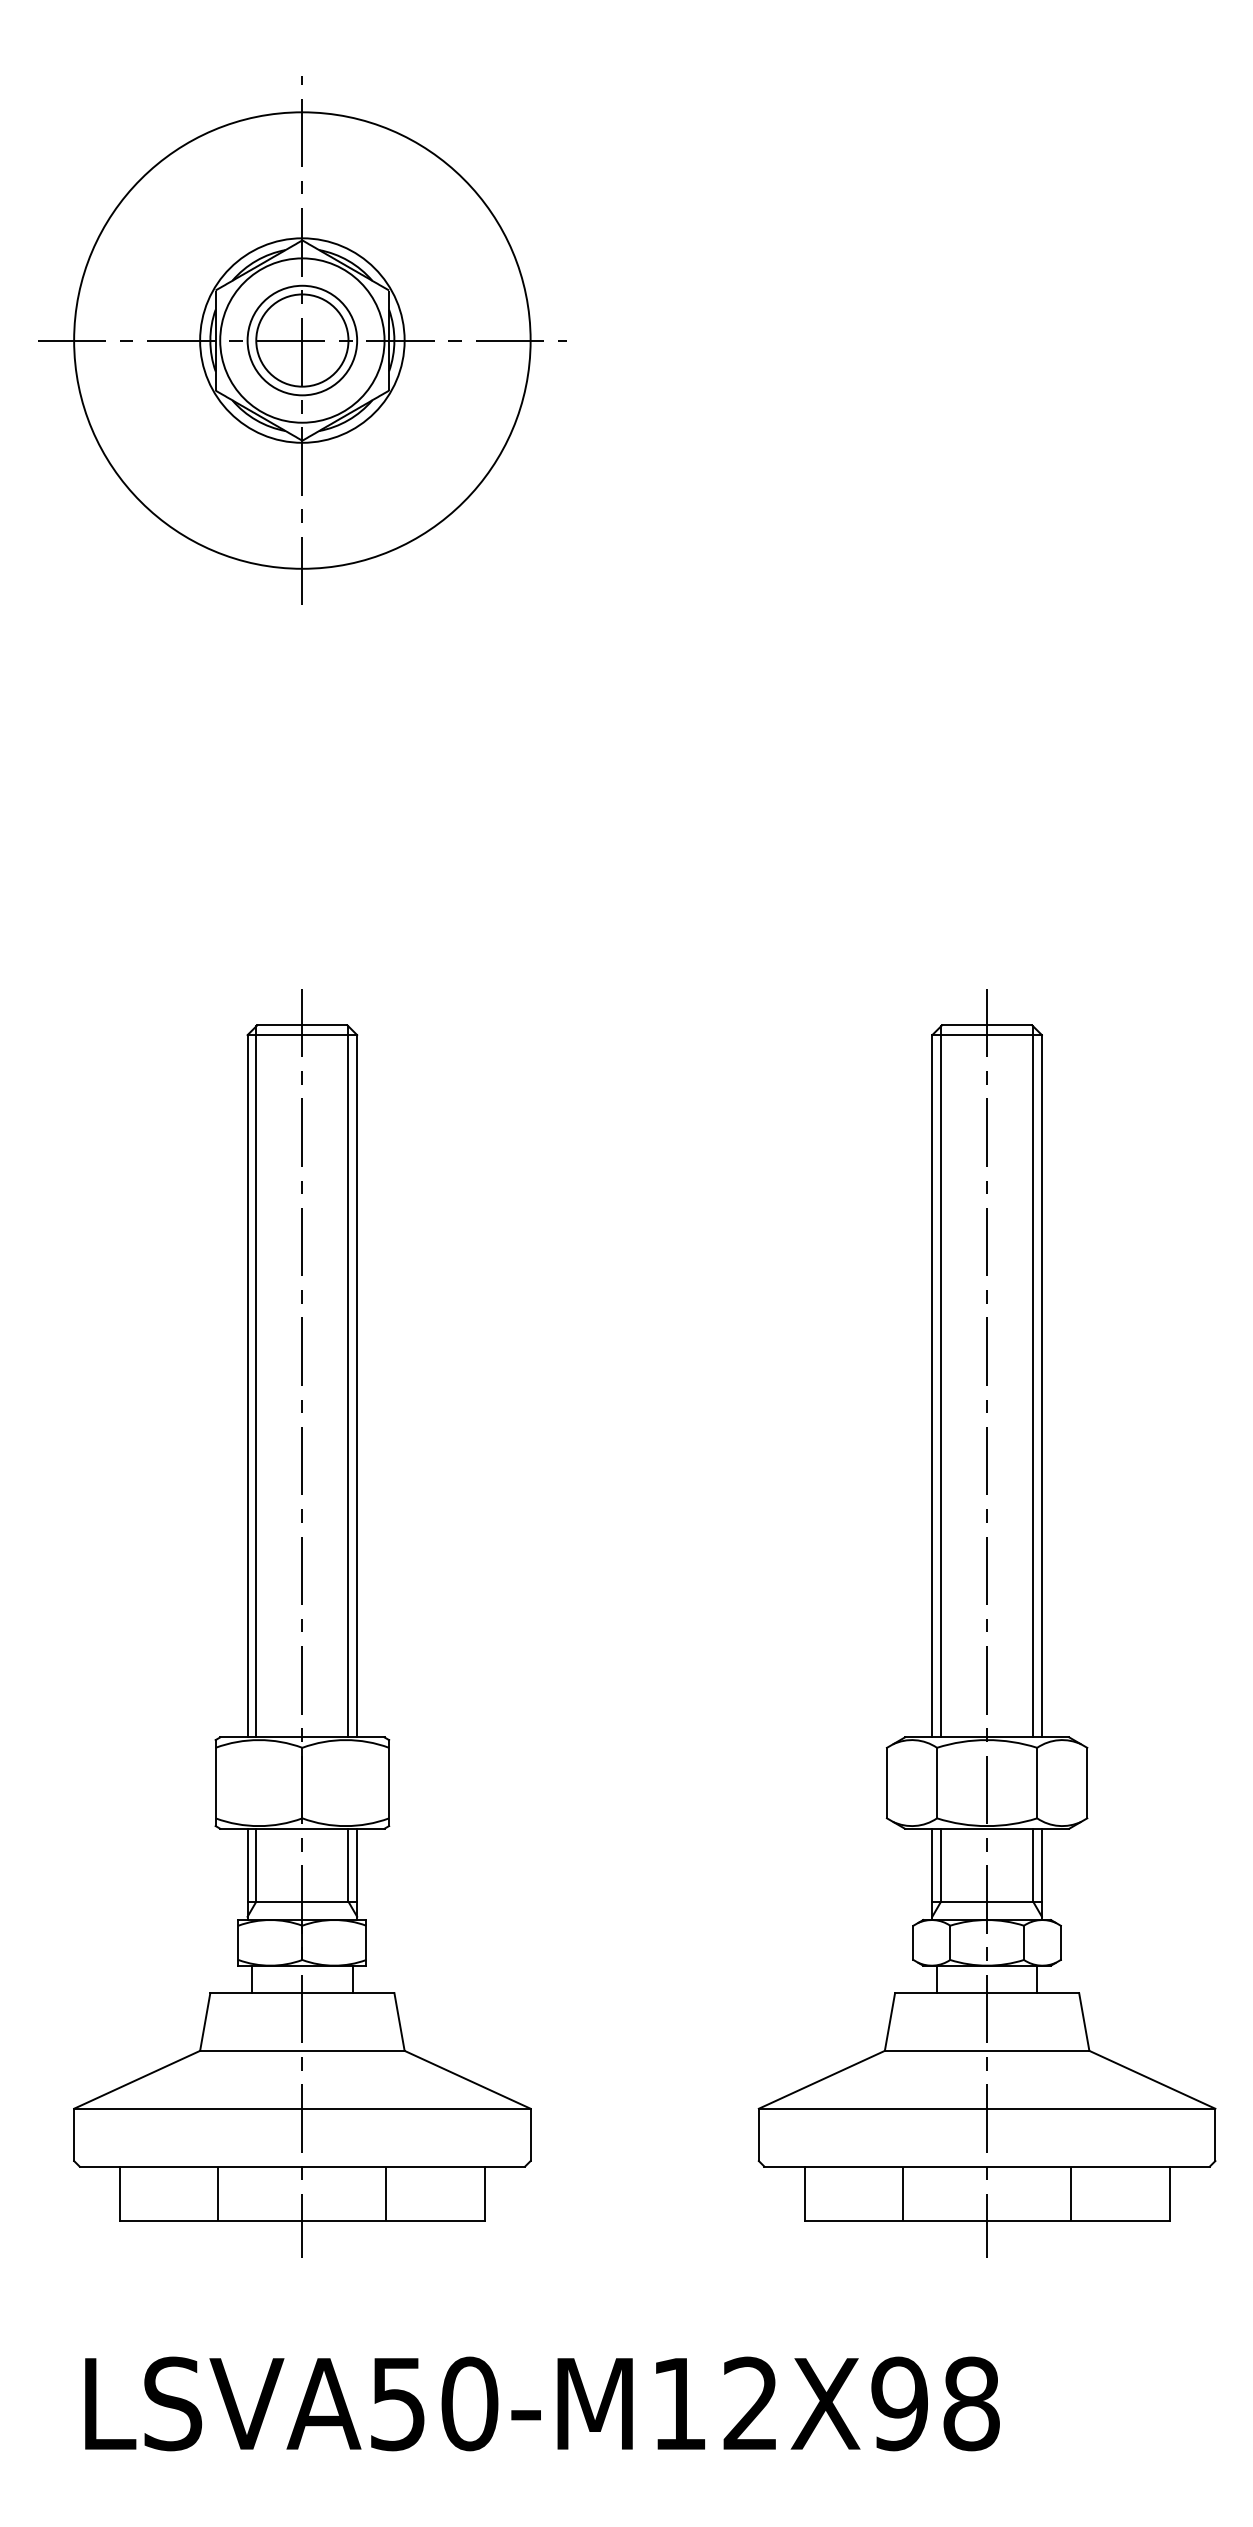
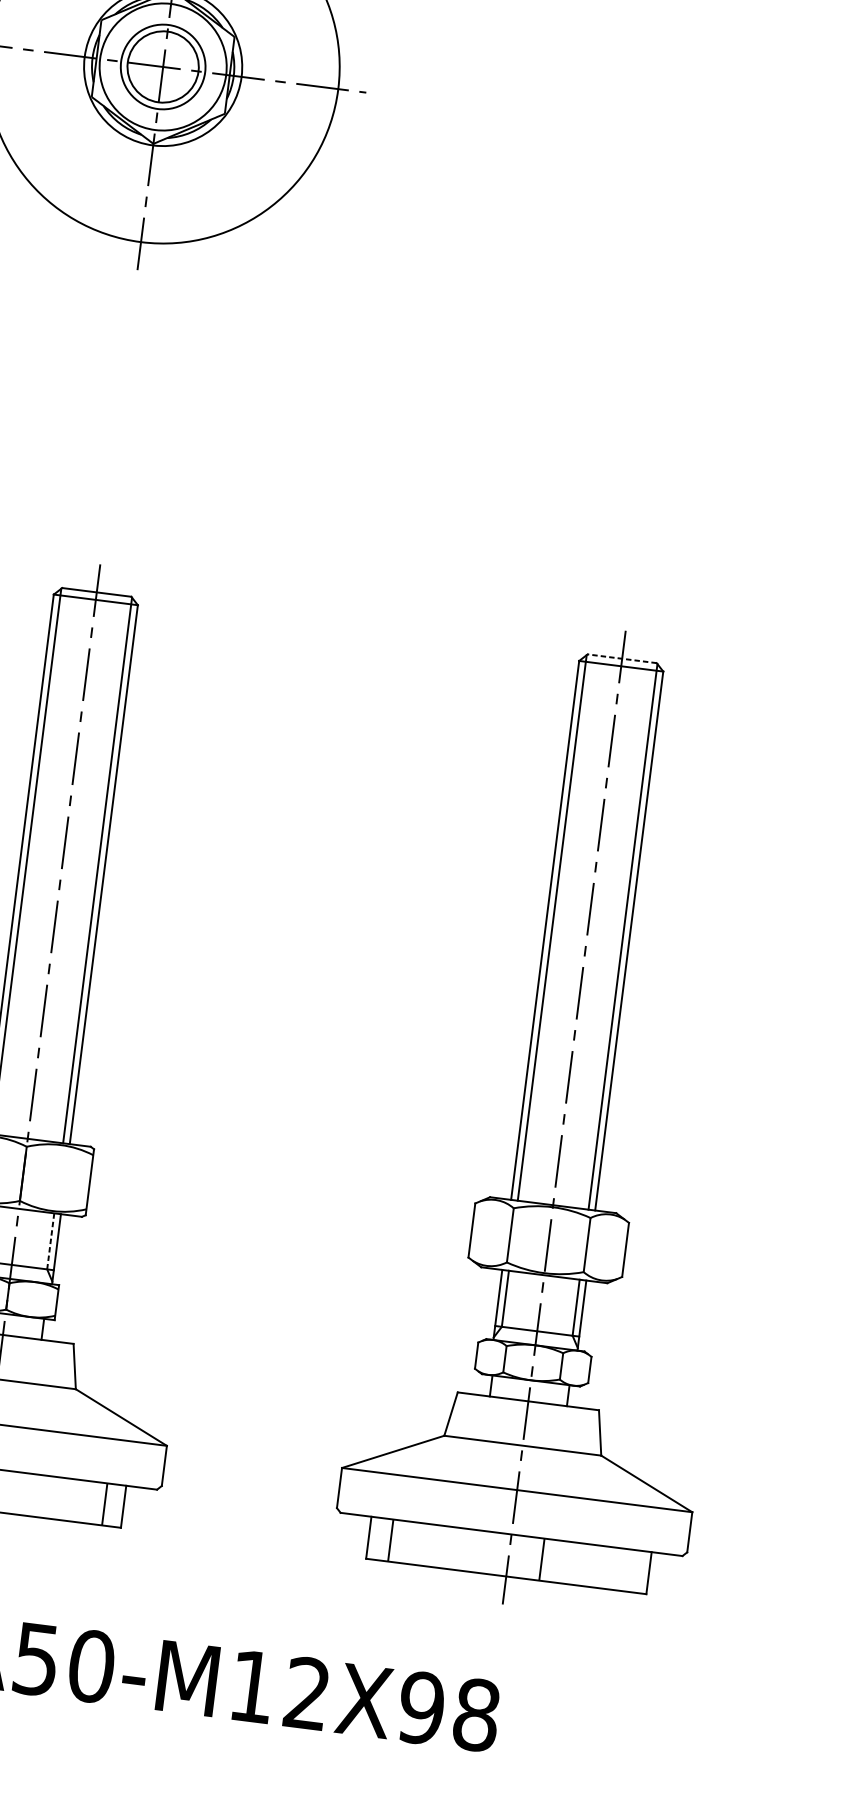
line: (986, 1025) -> (621, 658), solid -> dashed
line: (348, 1865) -> (50, 1241), solid -> dashed
line: (386, 2193) -> (104, 1504), moved
line: (903, 2193) -> (391, 1540), moved
line: (1071, 2193) -> (542, 1559), moved

